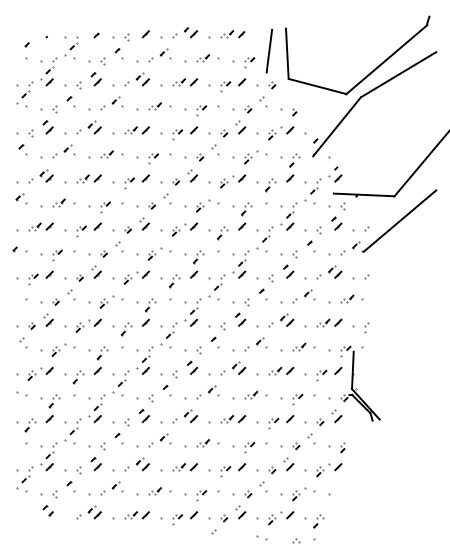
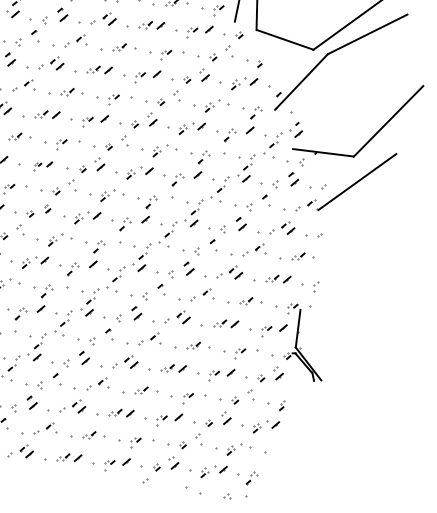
part: (88, 229) -> (42, 165), size x0.7
part: (96, 271) -> (47, 208), size x0.6
part: (261, 537) -> (192, 489), size x1.6

